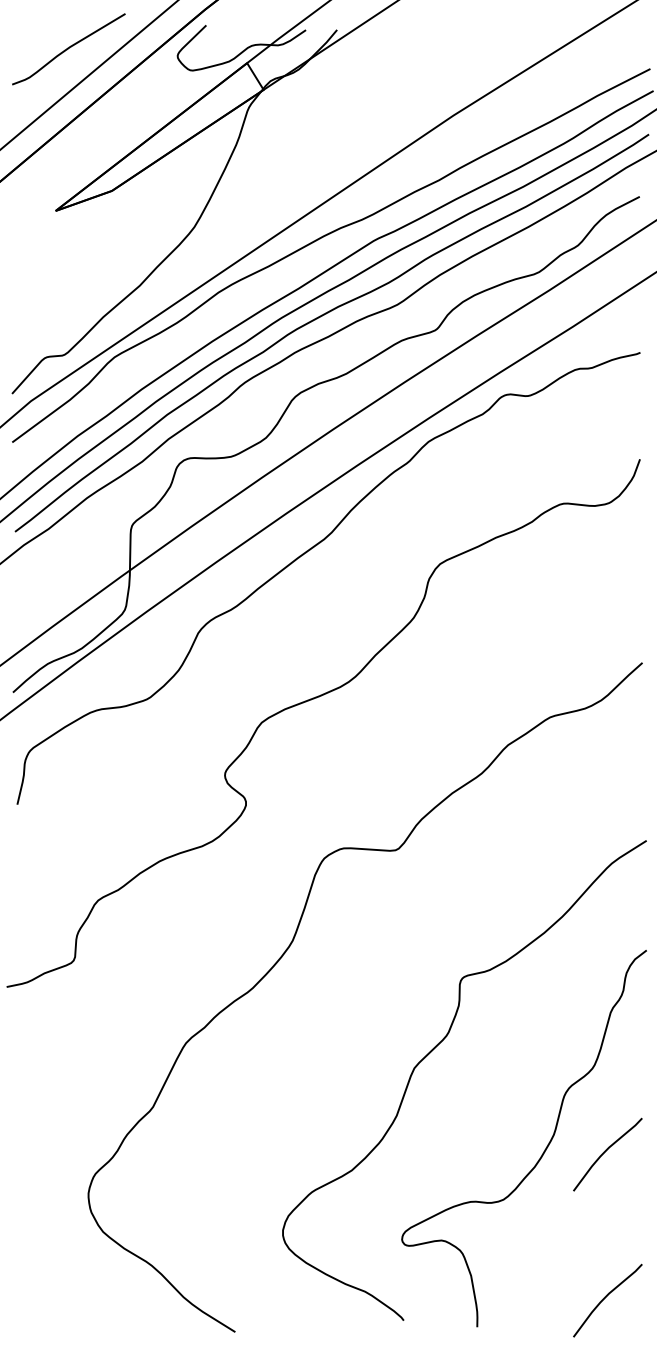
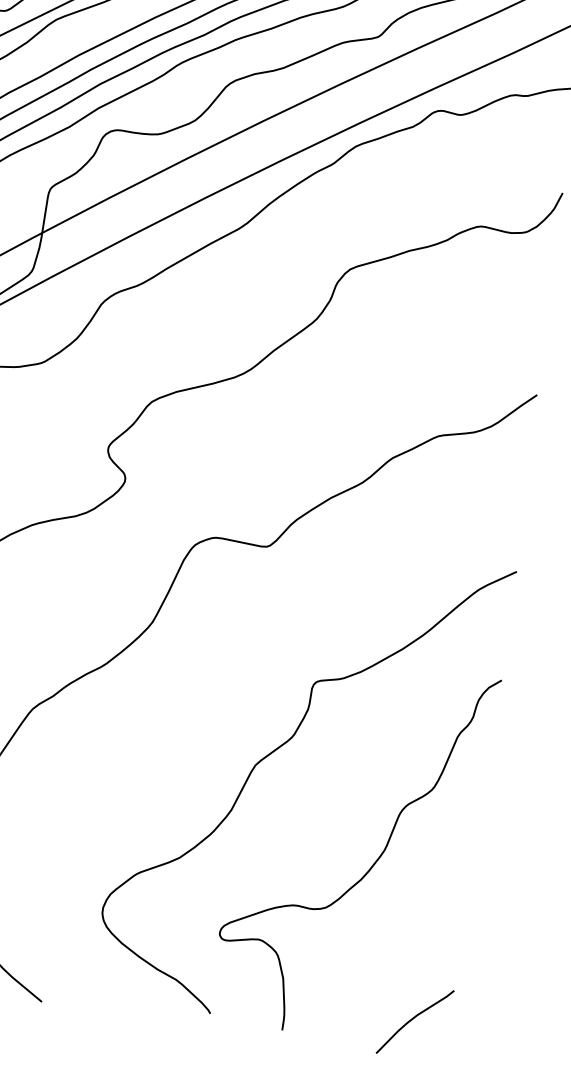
curve: (605, 1152) -> (433, 874), removed

